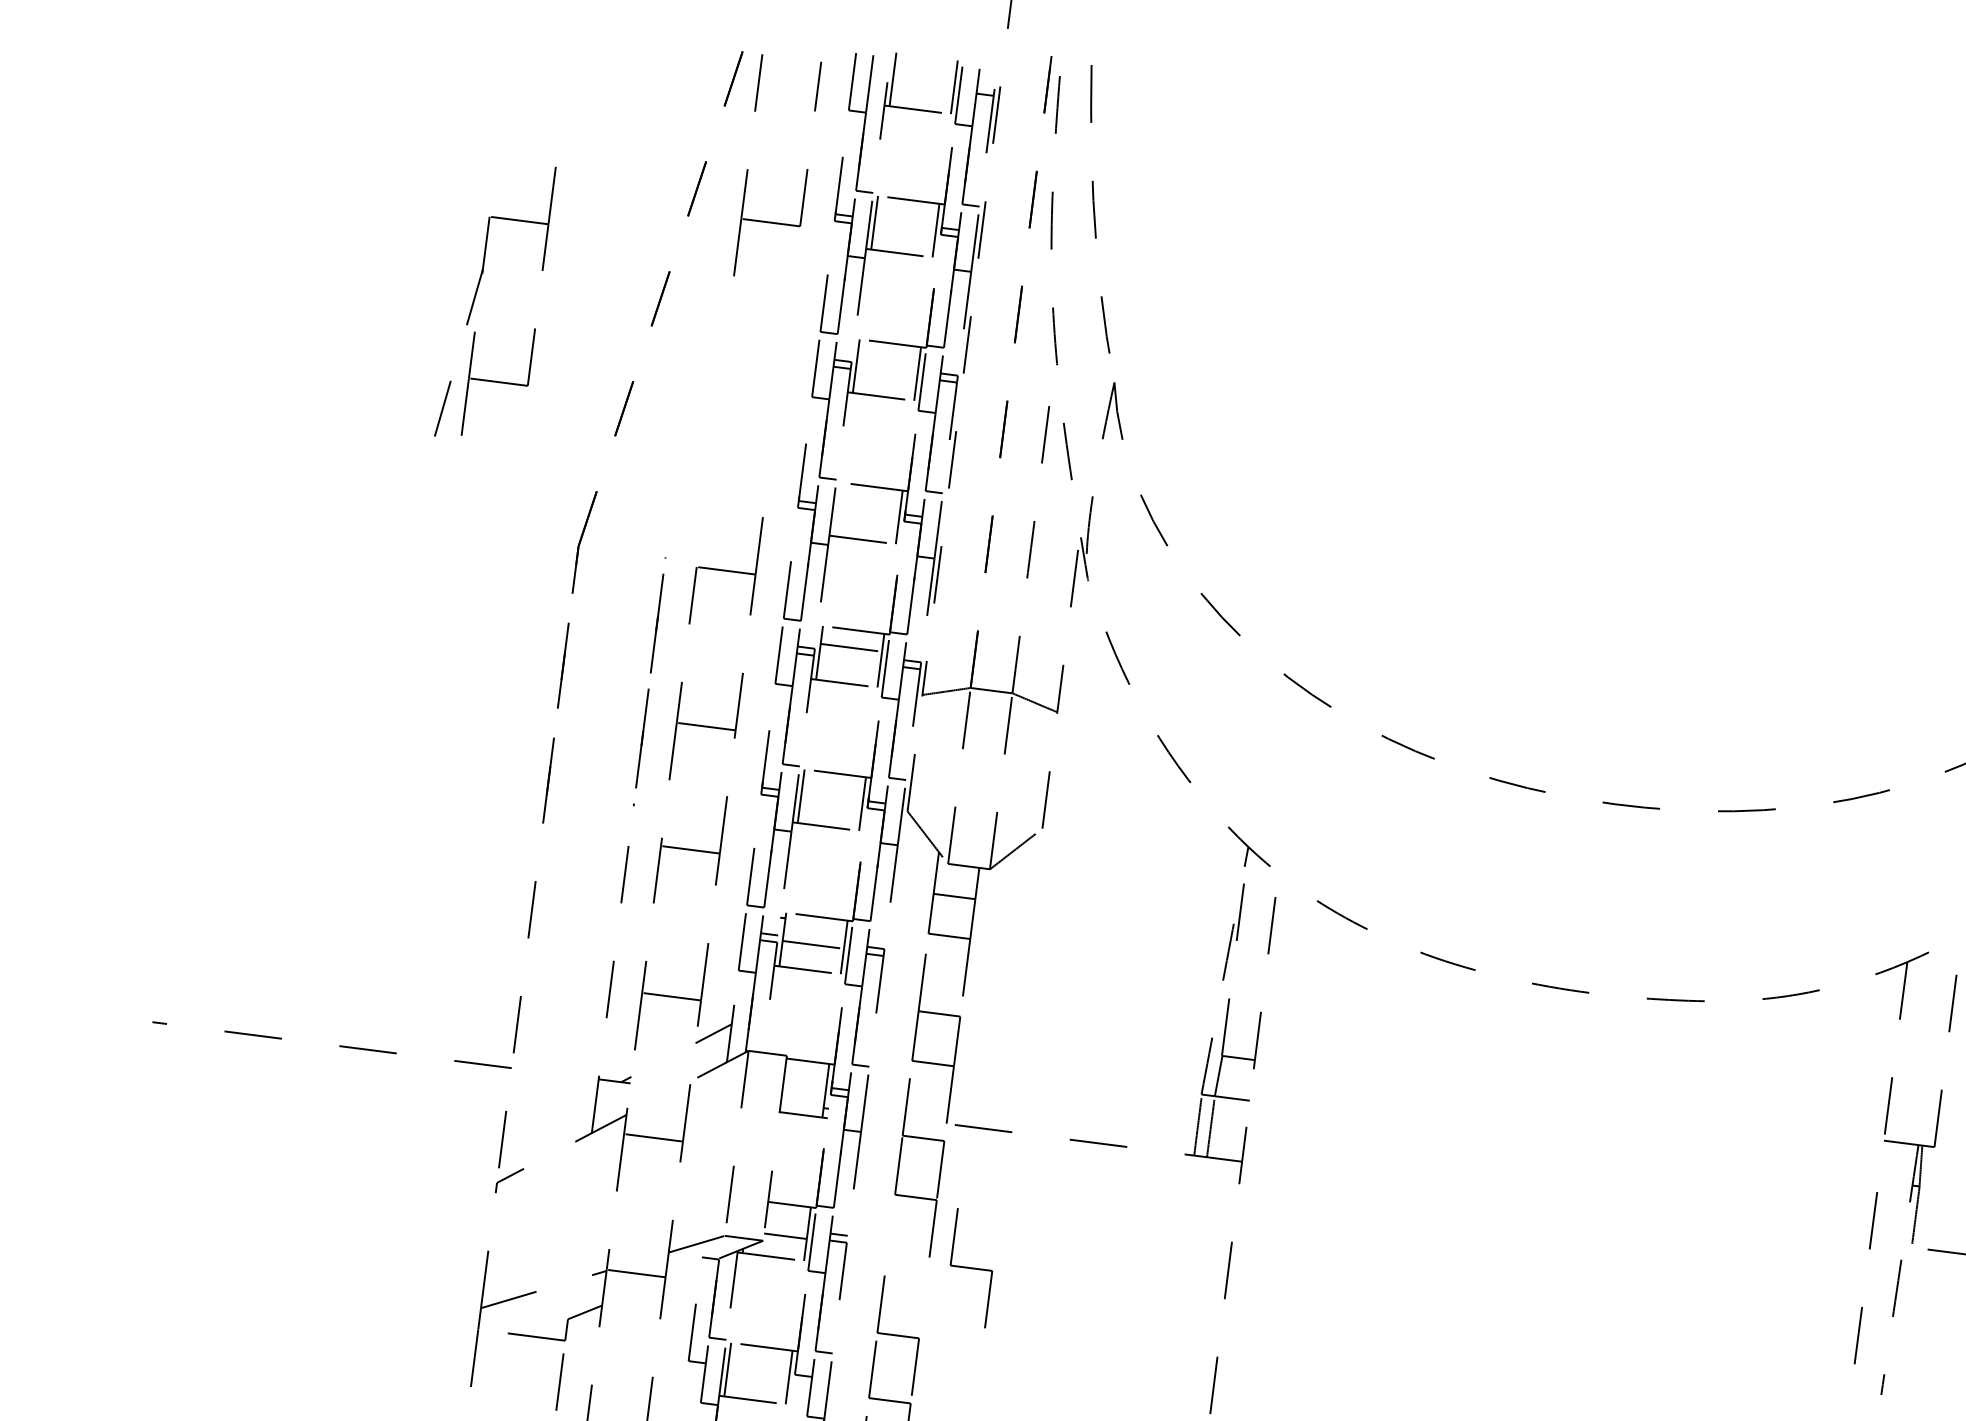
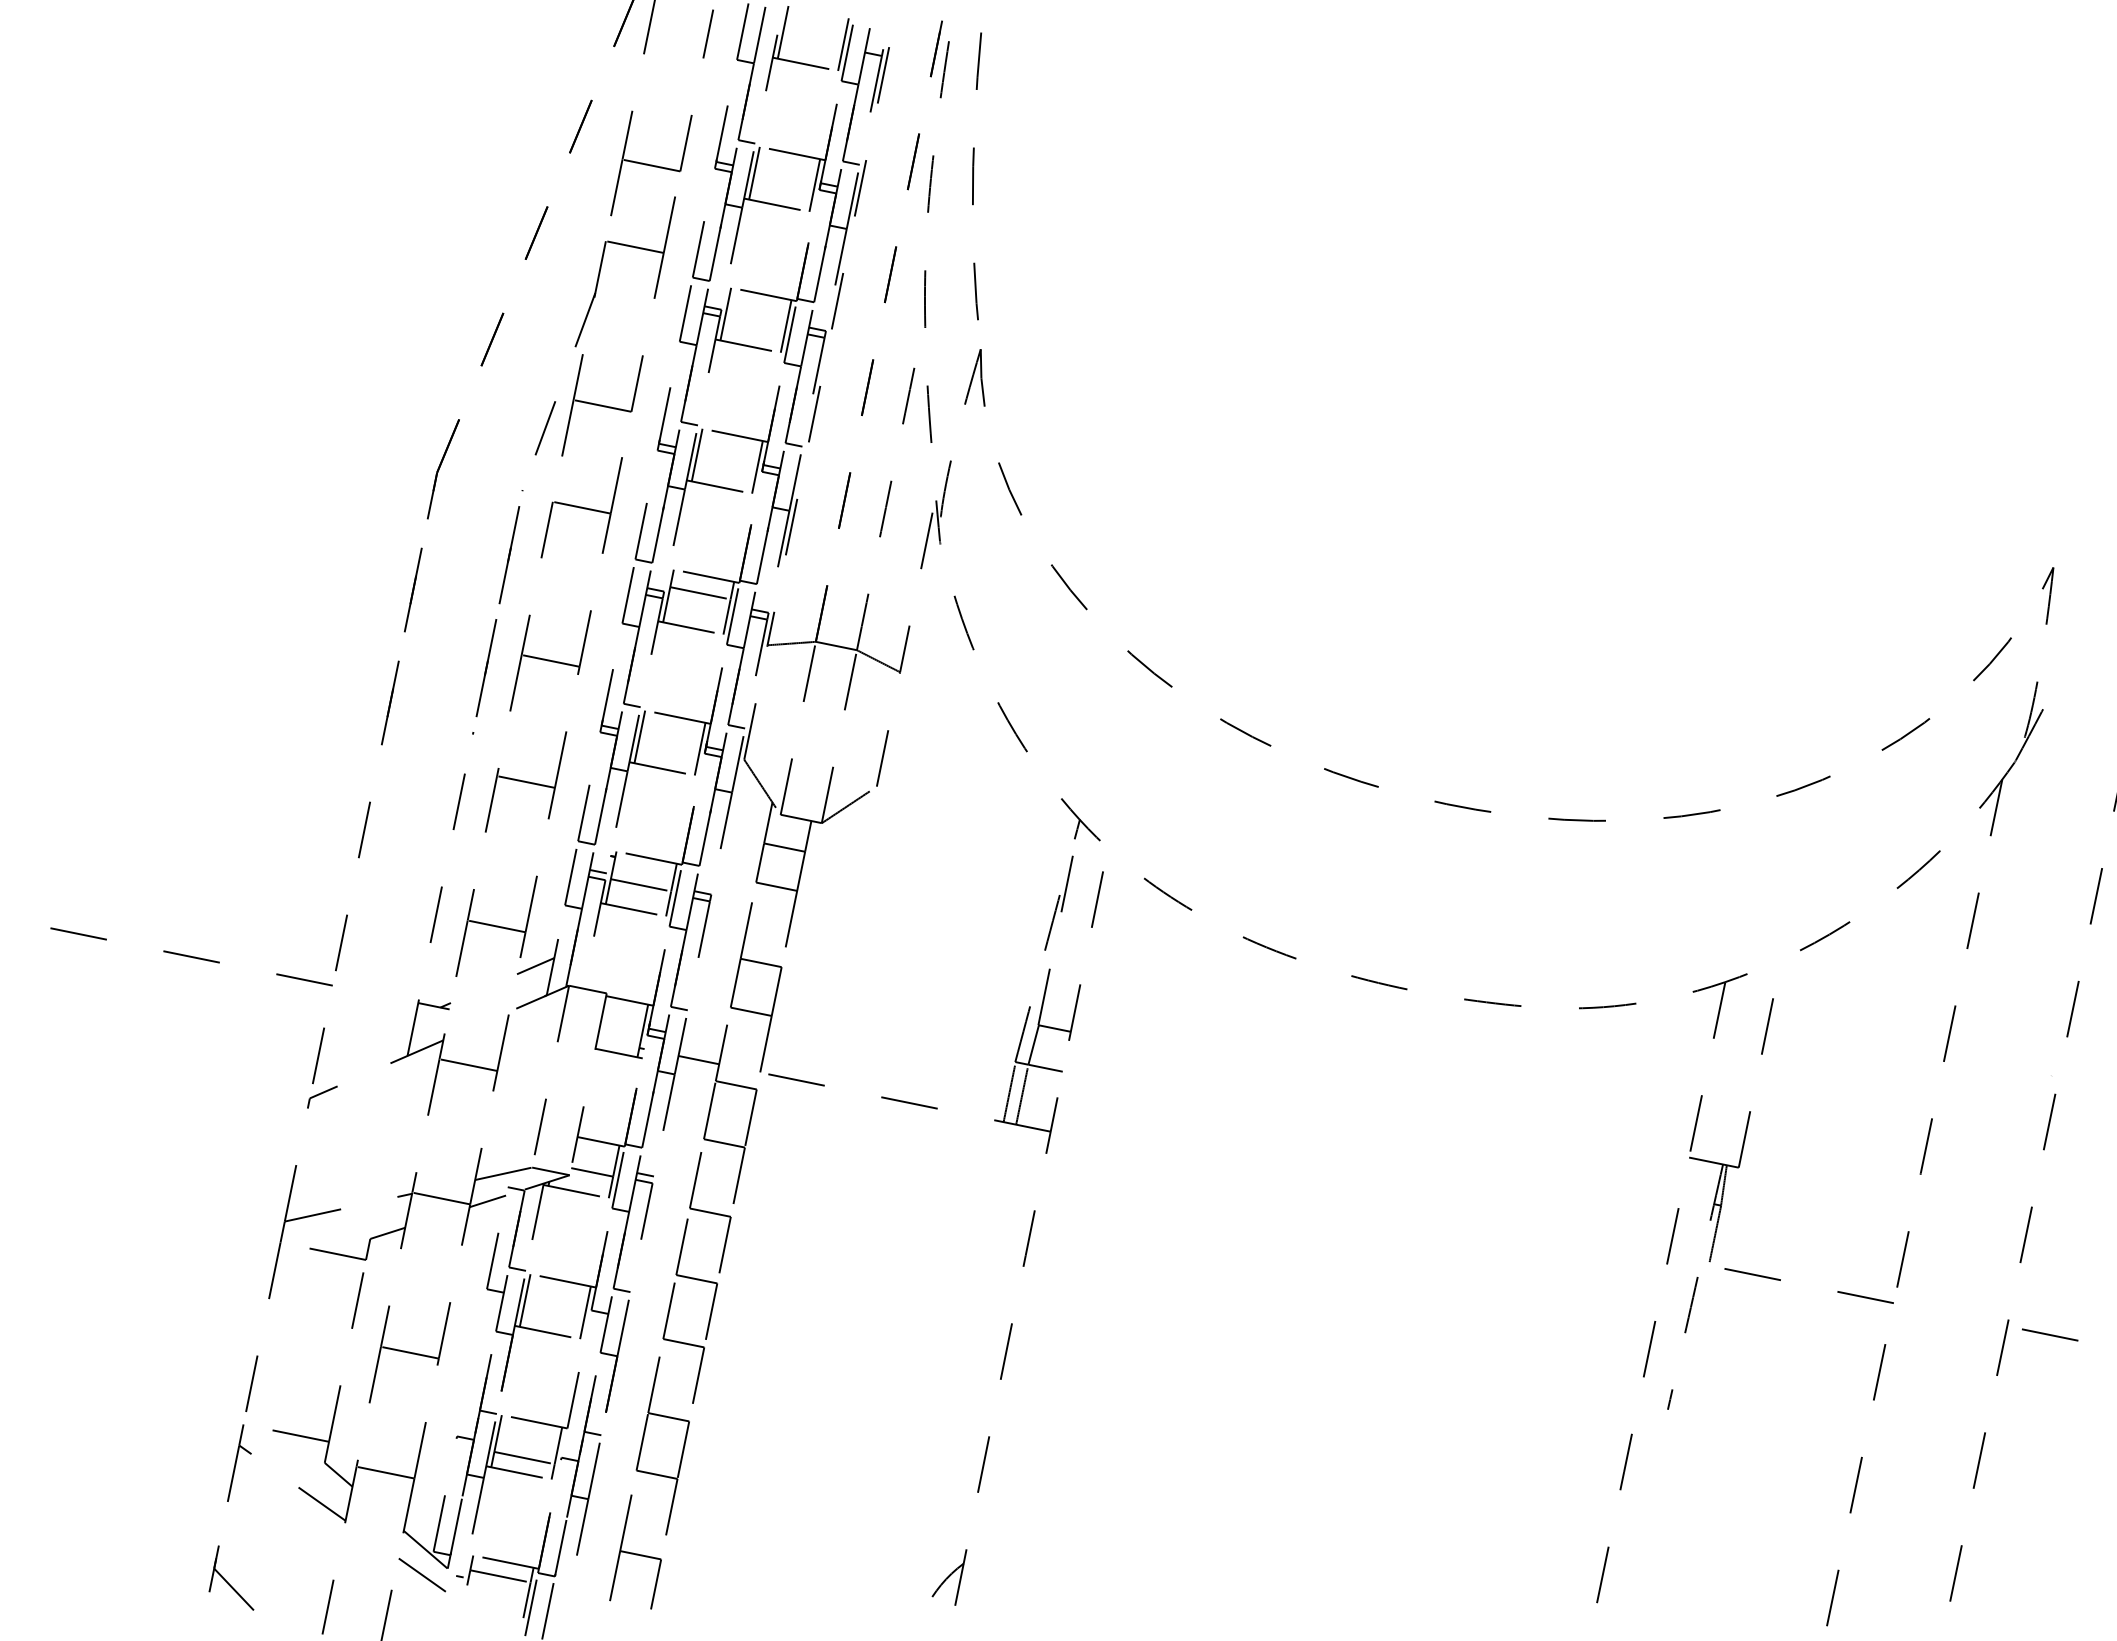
part: (476, 297) -> (586, 320), moved
line: (837, 508) -> (696, 454), added
line: (883, 1115) -> (698, 1059), added
part: (971, 1268) -> (710, 1212), moved
line: (682, 1273) -> (487, 1201), added

